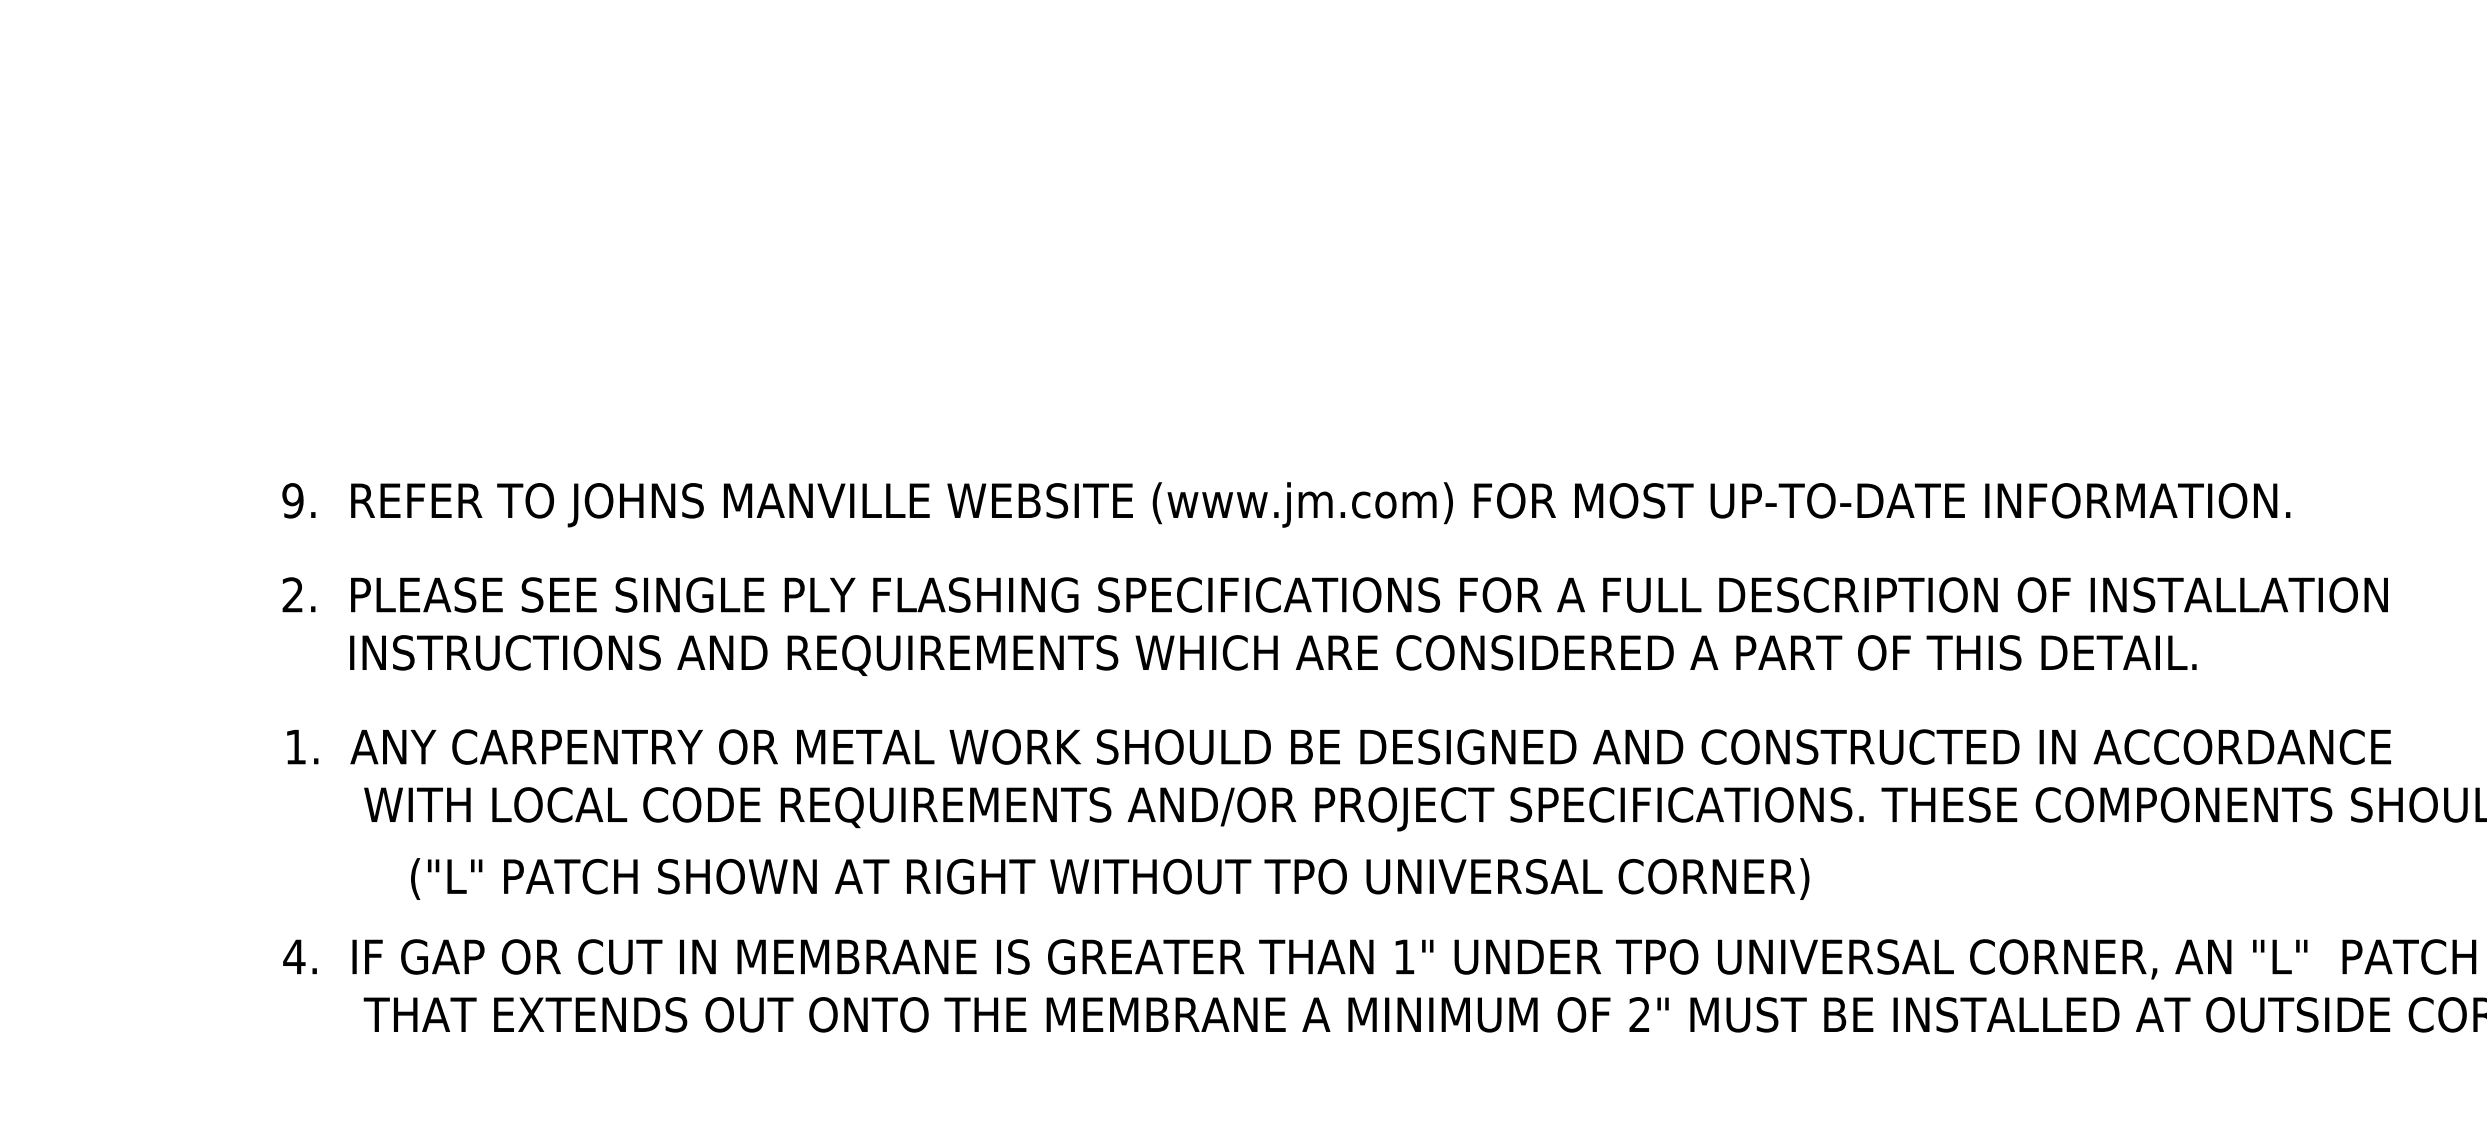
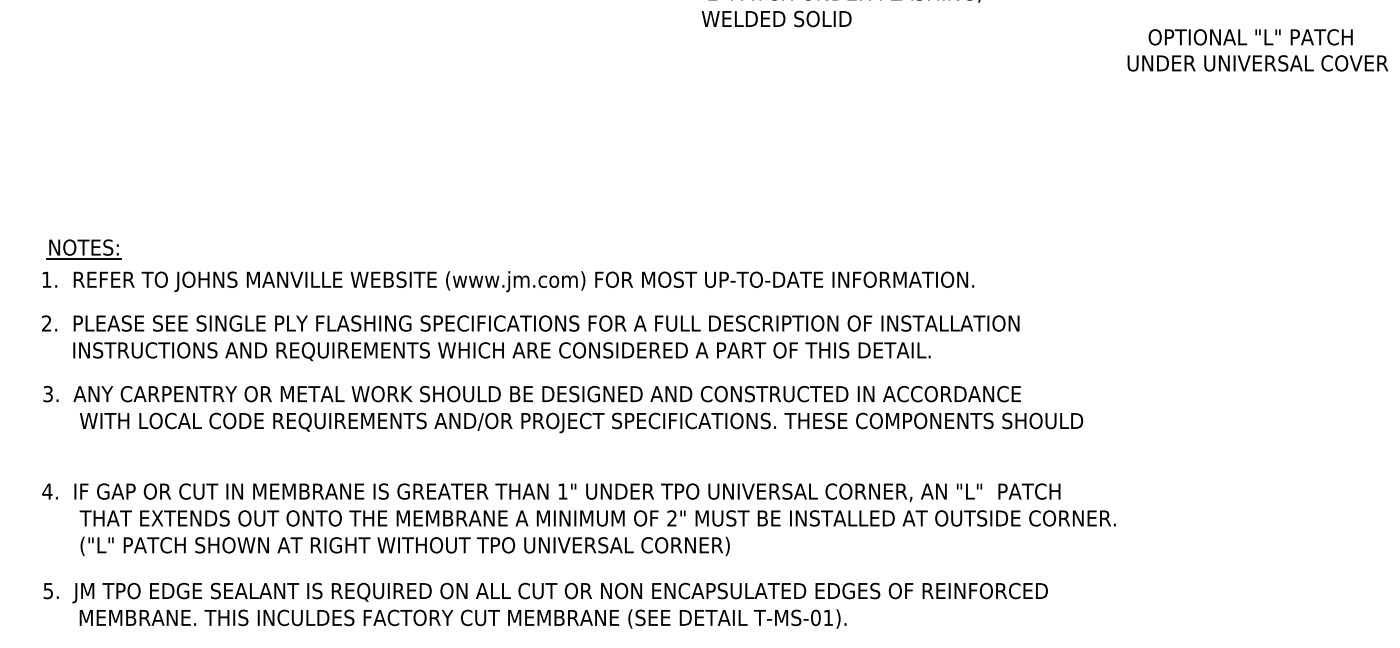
part: (372, 435) -> (83, 249), added
text: (292, 500) -> (46, 279), 9. -> 1.
text: (294, 745) -> (47, 393), 1. -> 3.
text: (1108, 879) -> (404, 546), moved

